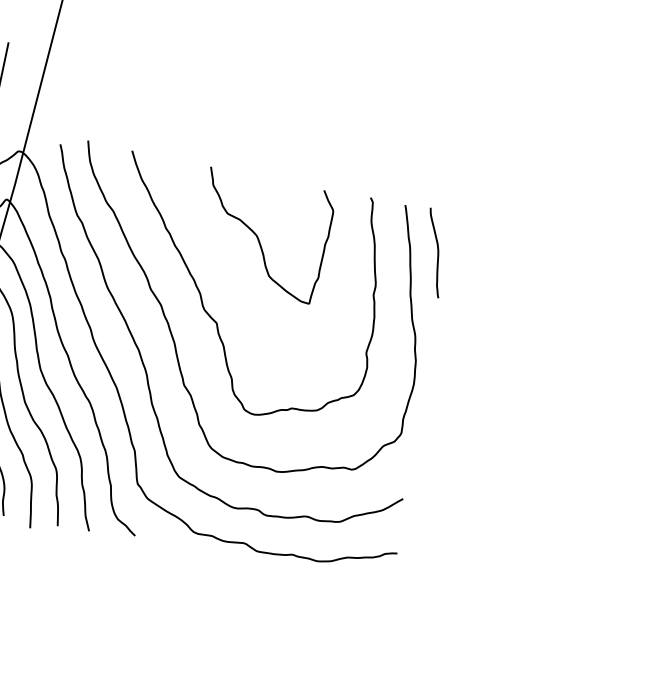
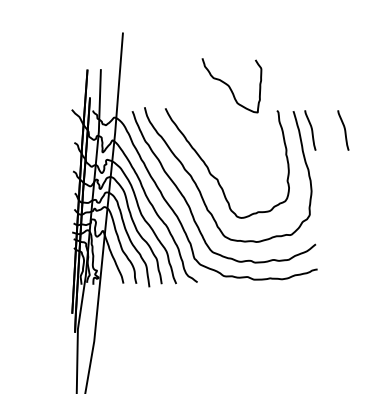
curve: (260, 237) -> (230, 86), moved
curve: (507, 265) -> (344, 130), added

